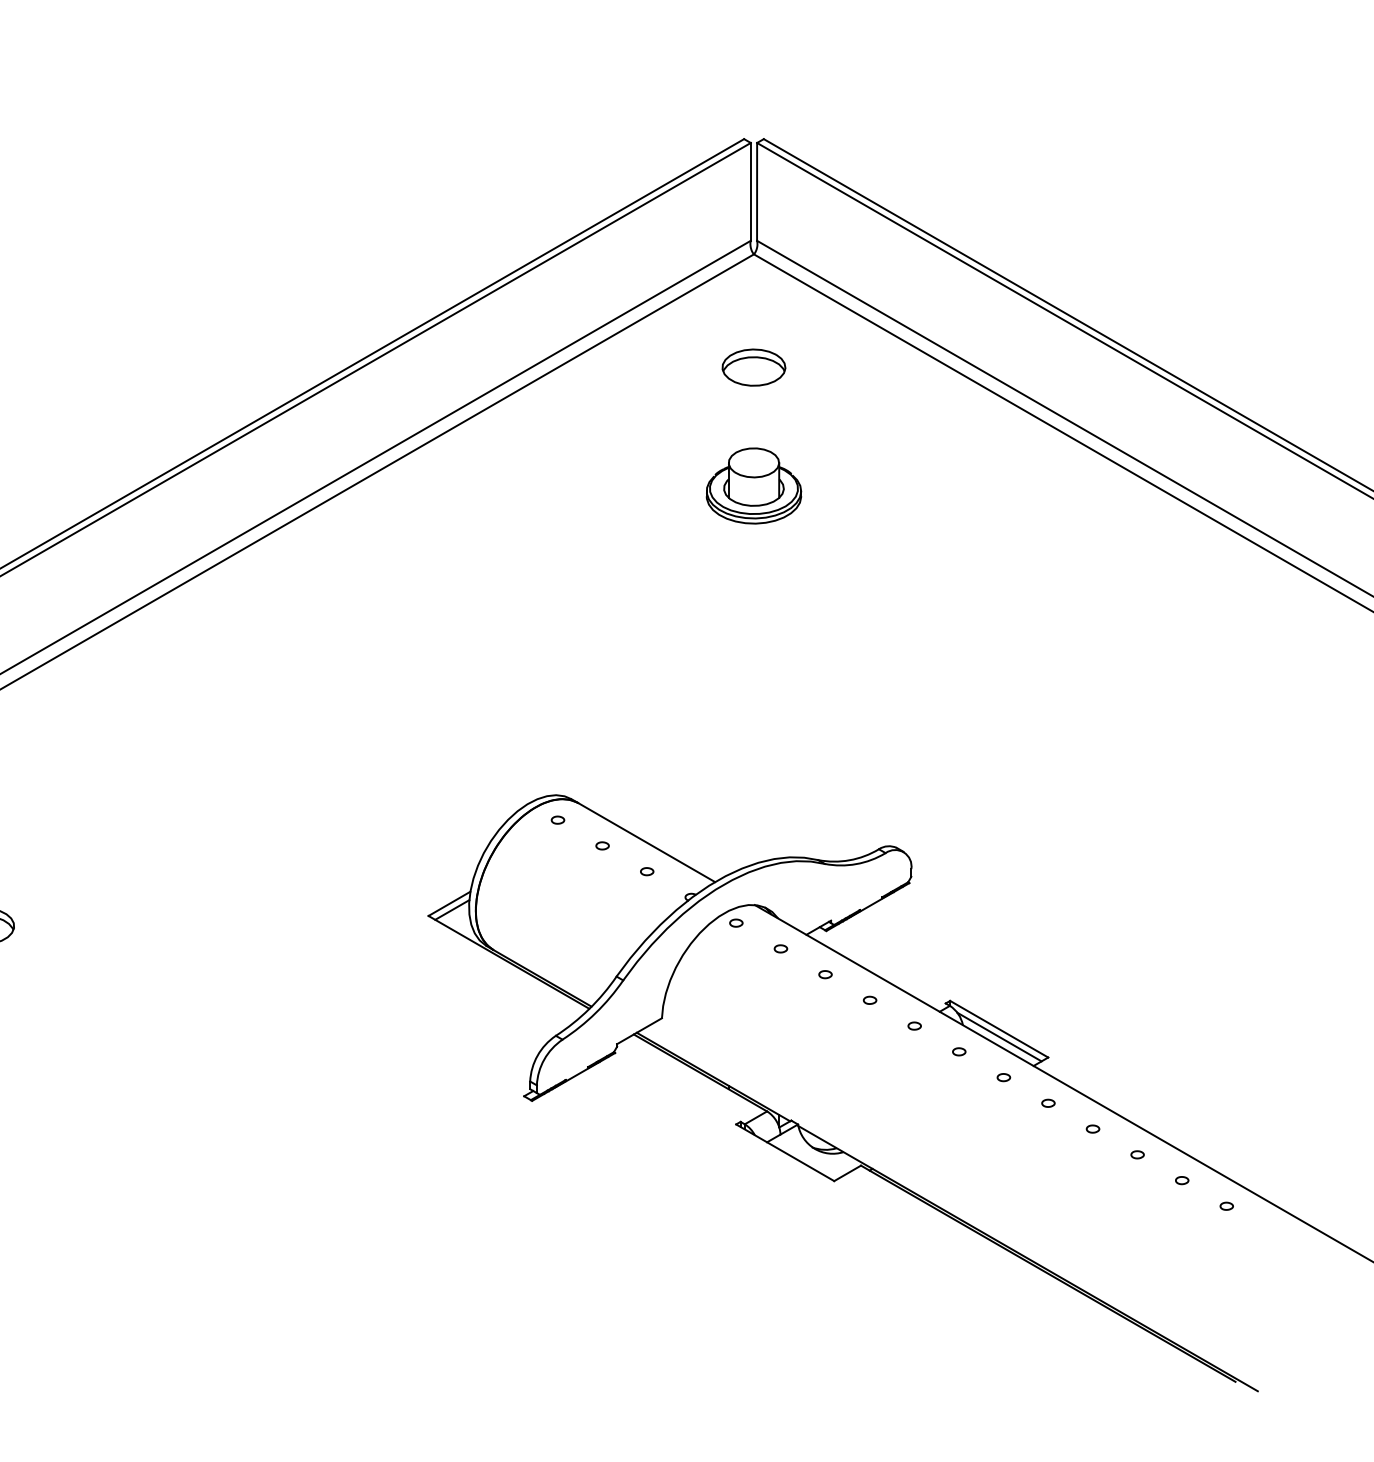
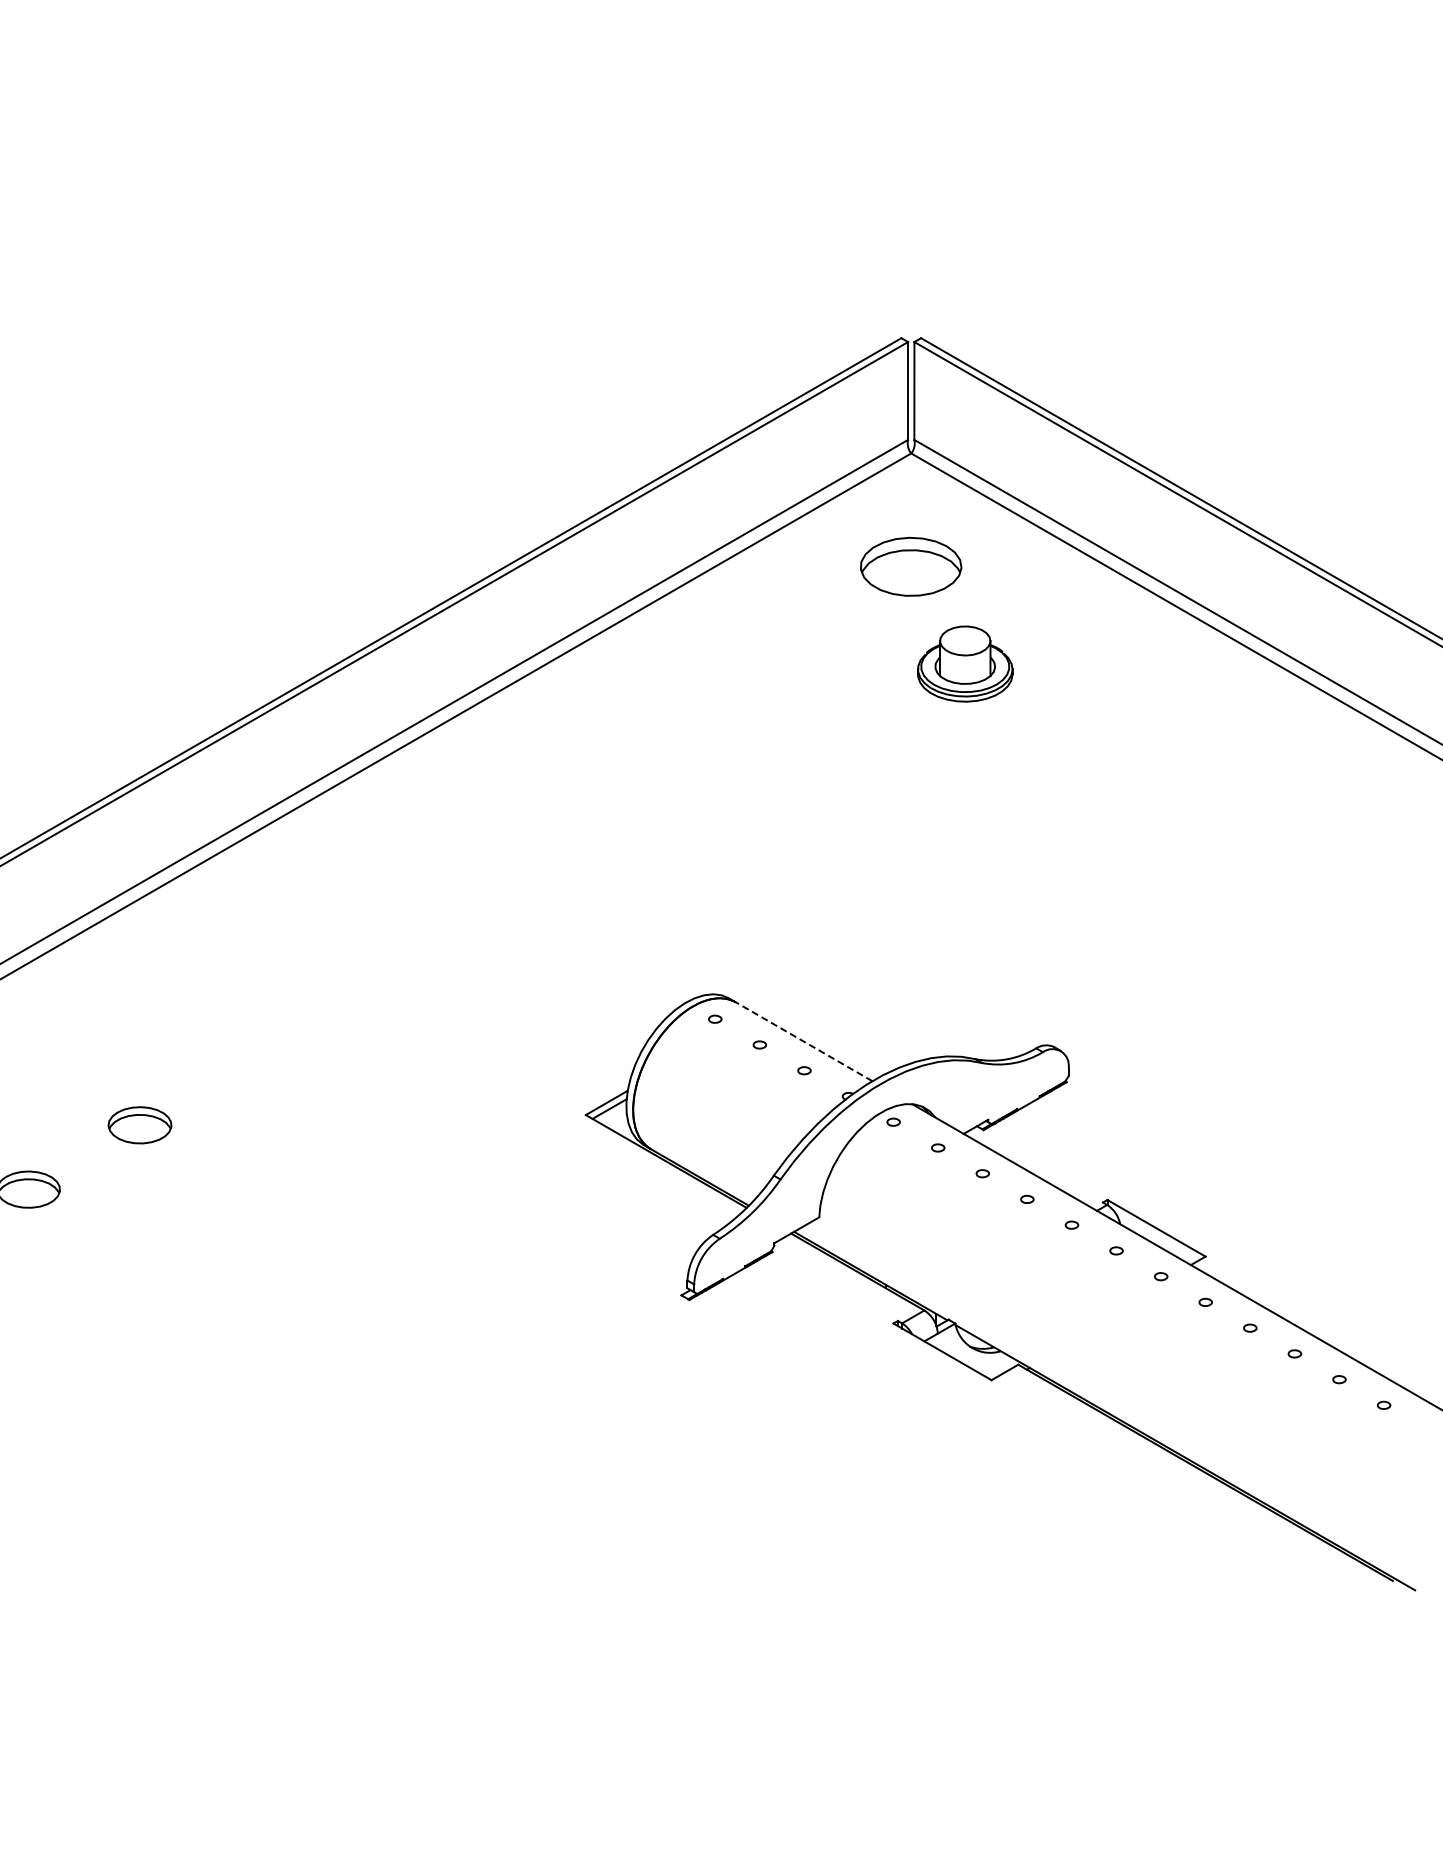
part: (754, 367) -> (911, 566), size x1.6
part: (754, 485) -> (965, 663), moved
line: (646, 842) -> (803, 1041), solid -> dashed
line: (999, 1036) -> (1156, 1235), removed

